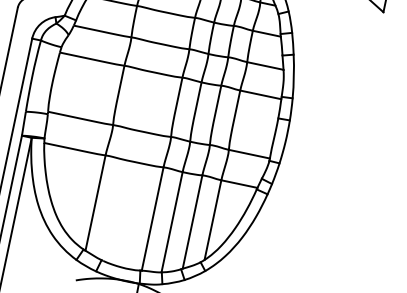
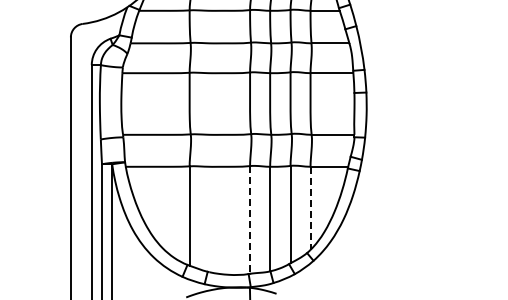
line: (153, 218) -> (250, 219), solid -> dashed
line: (212, 220) -> (310, 208), solid -> dashed

